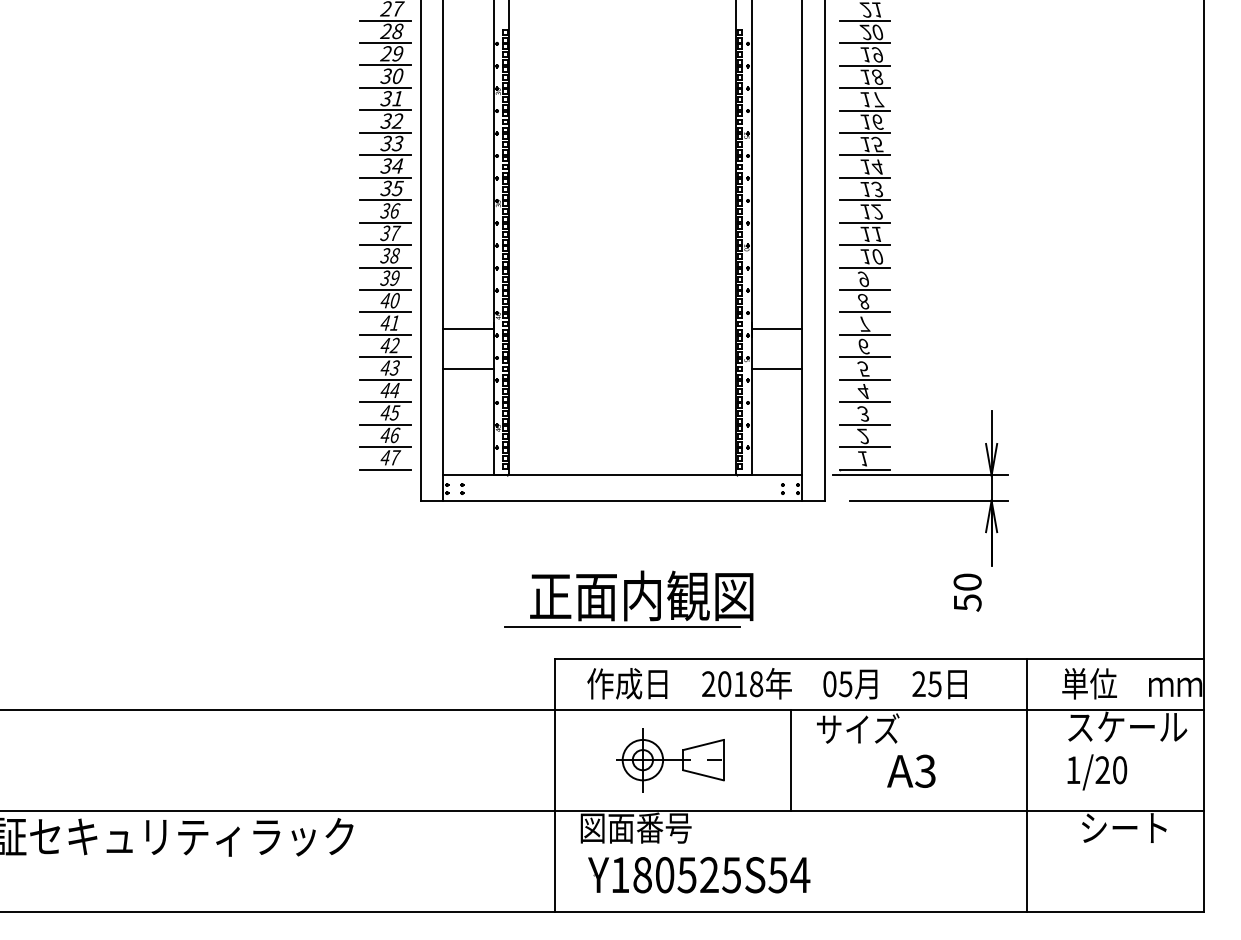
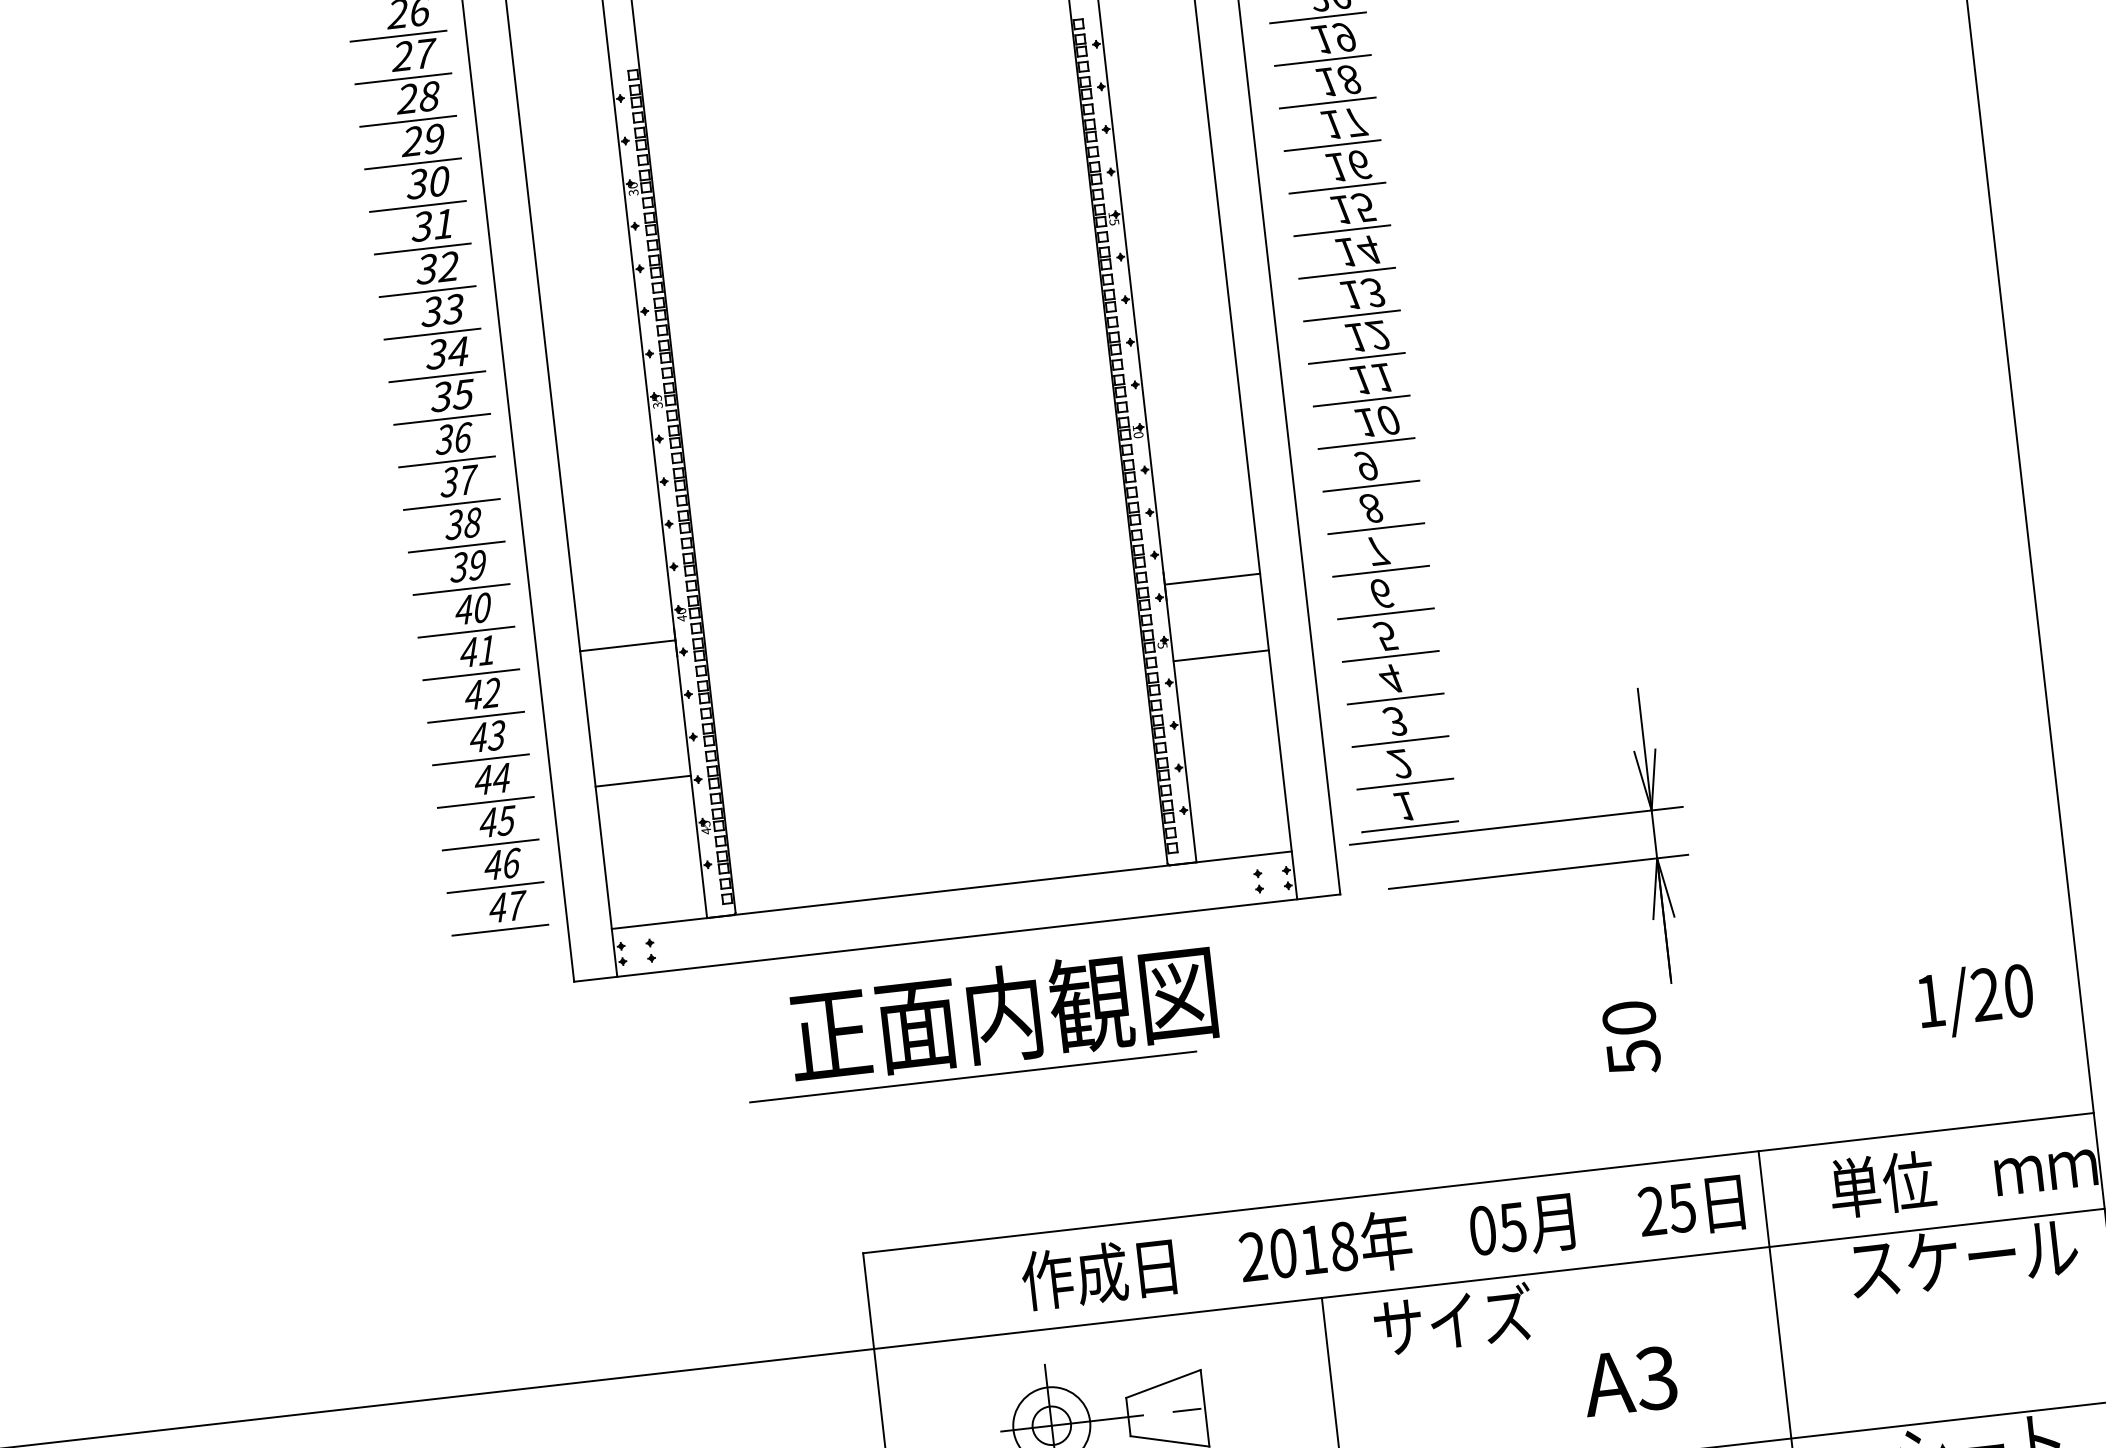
line: (468, 369) -> (643, 781), moved
part: (628, 598) -> (978, 1021), moved
text: (776, 683) -> (1381, 1240), moved
text: (911, 770) -> (1629, 1379), moved
text: (1097, 772) -> (1976, 1000), moved

